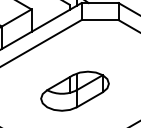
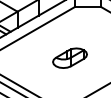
part: (74, 91) -> (69, 58), size x0.7

